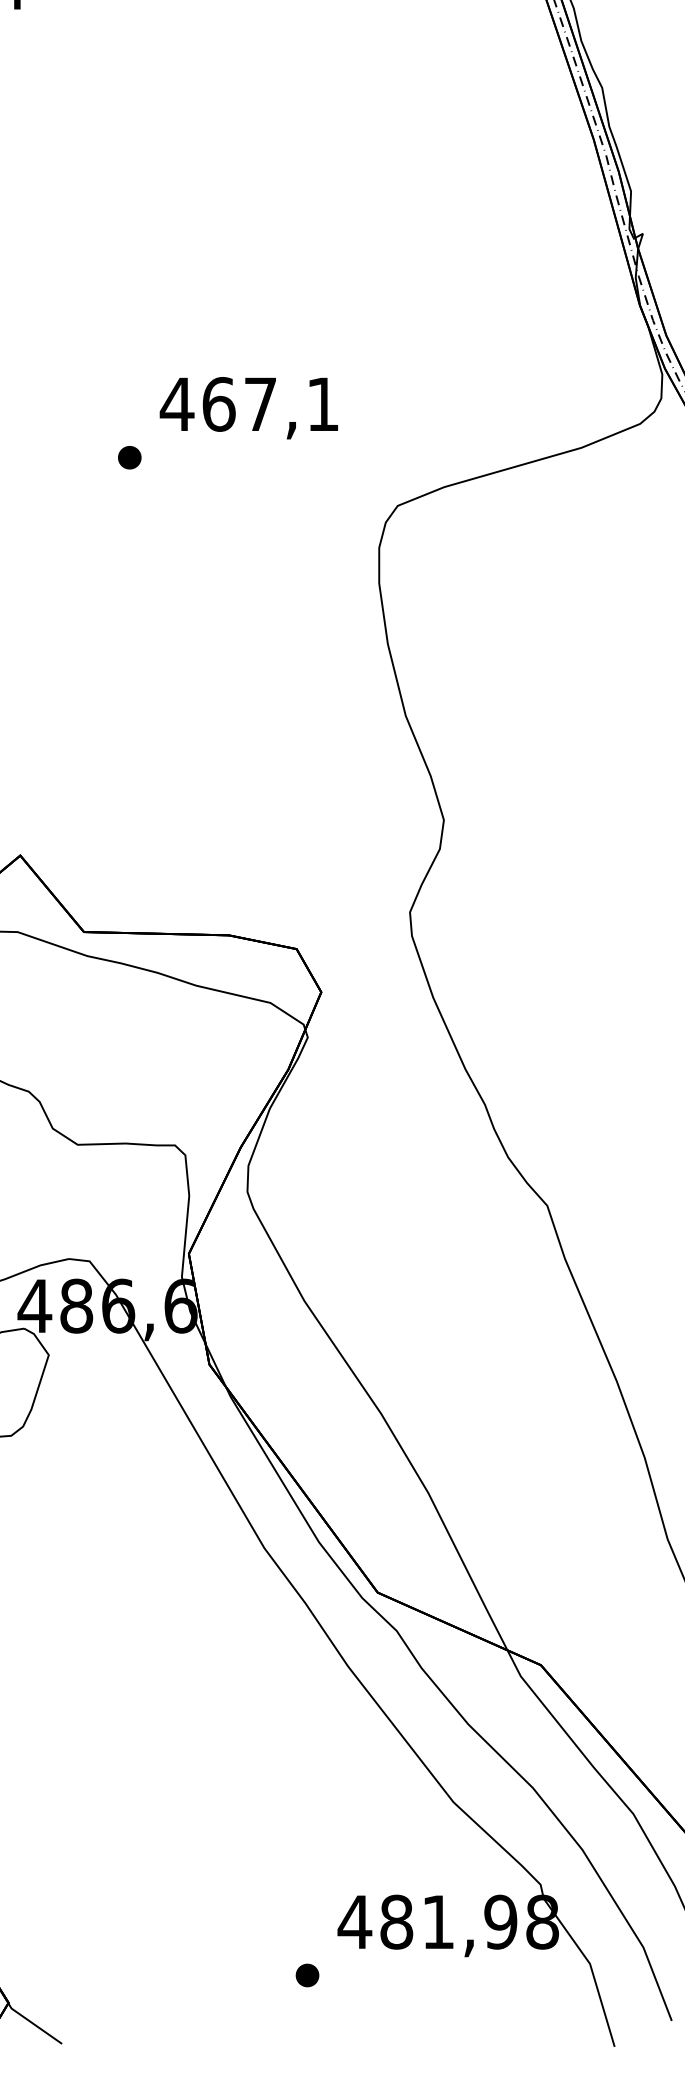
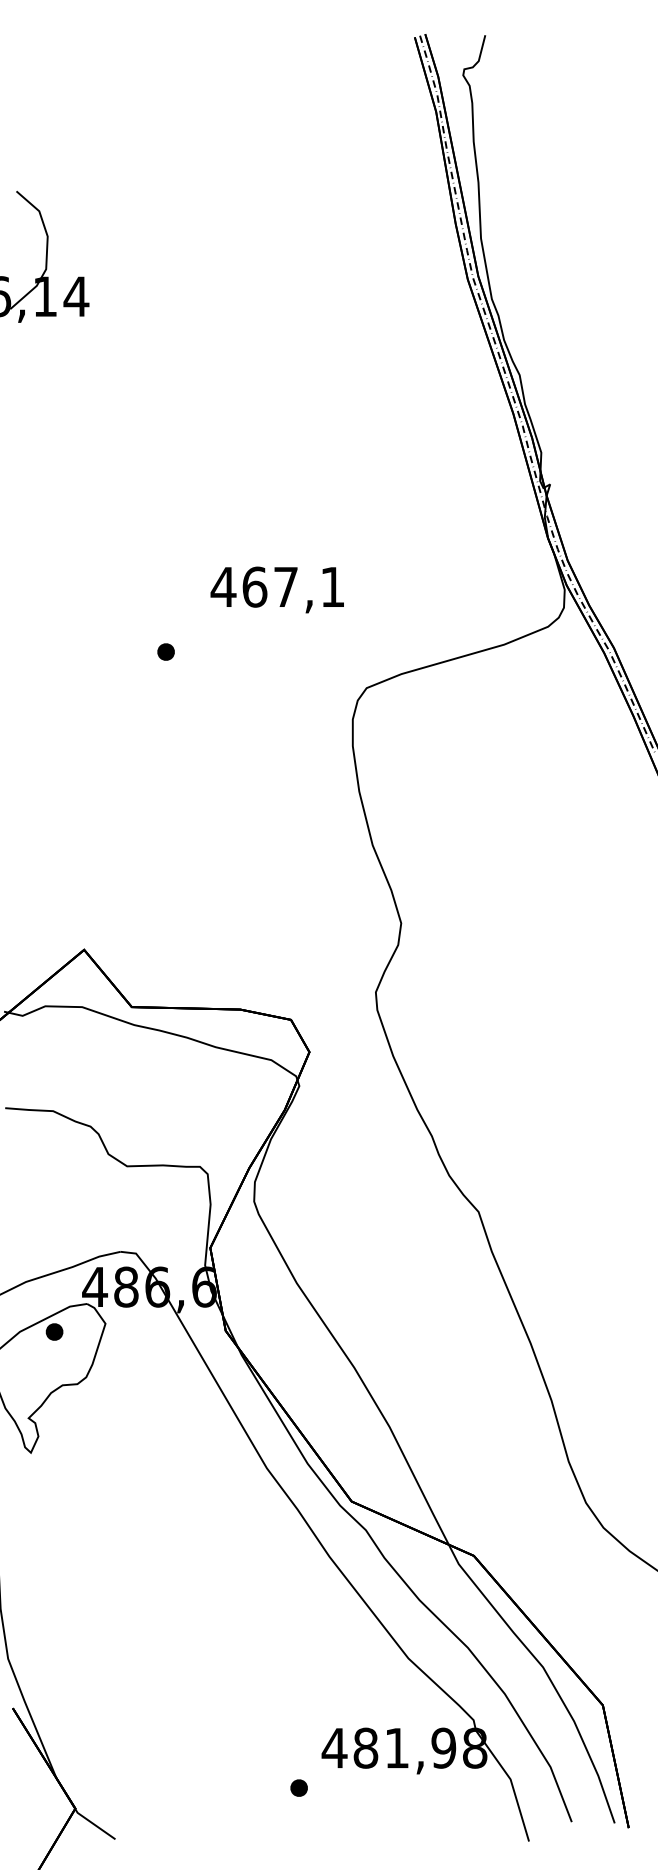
text: (247, 407) -> (276, 589), moved

